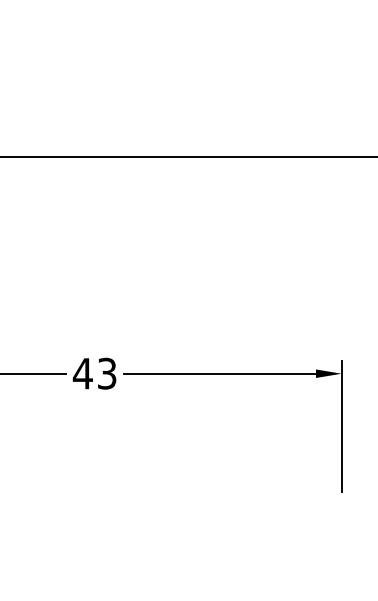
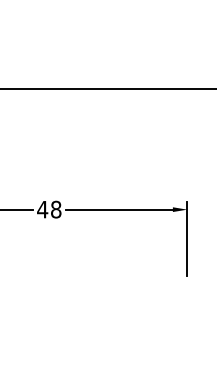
text: (107, 373) -> (56, 209), 43 -> 48

